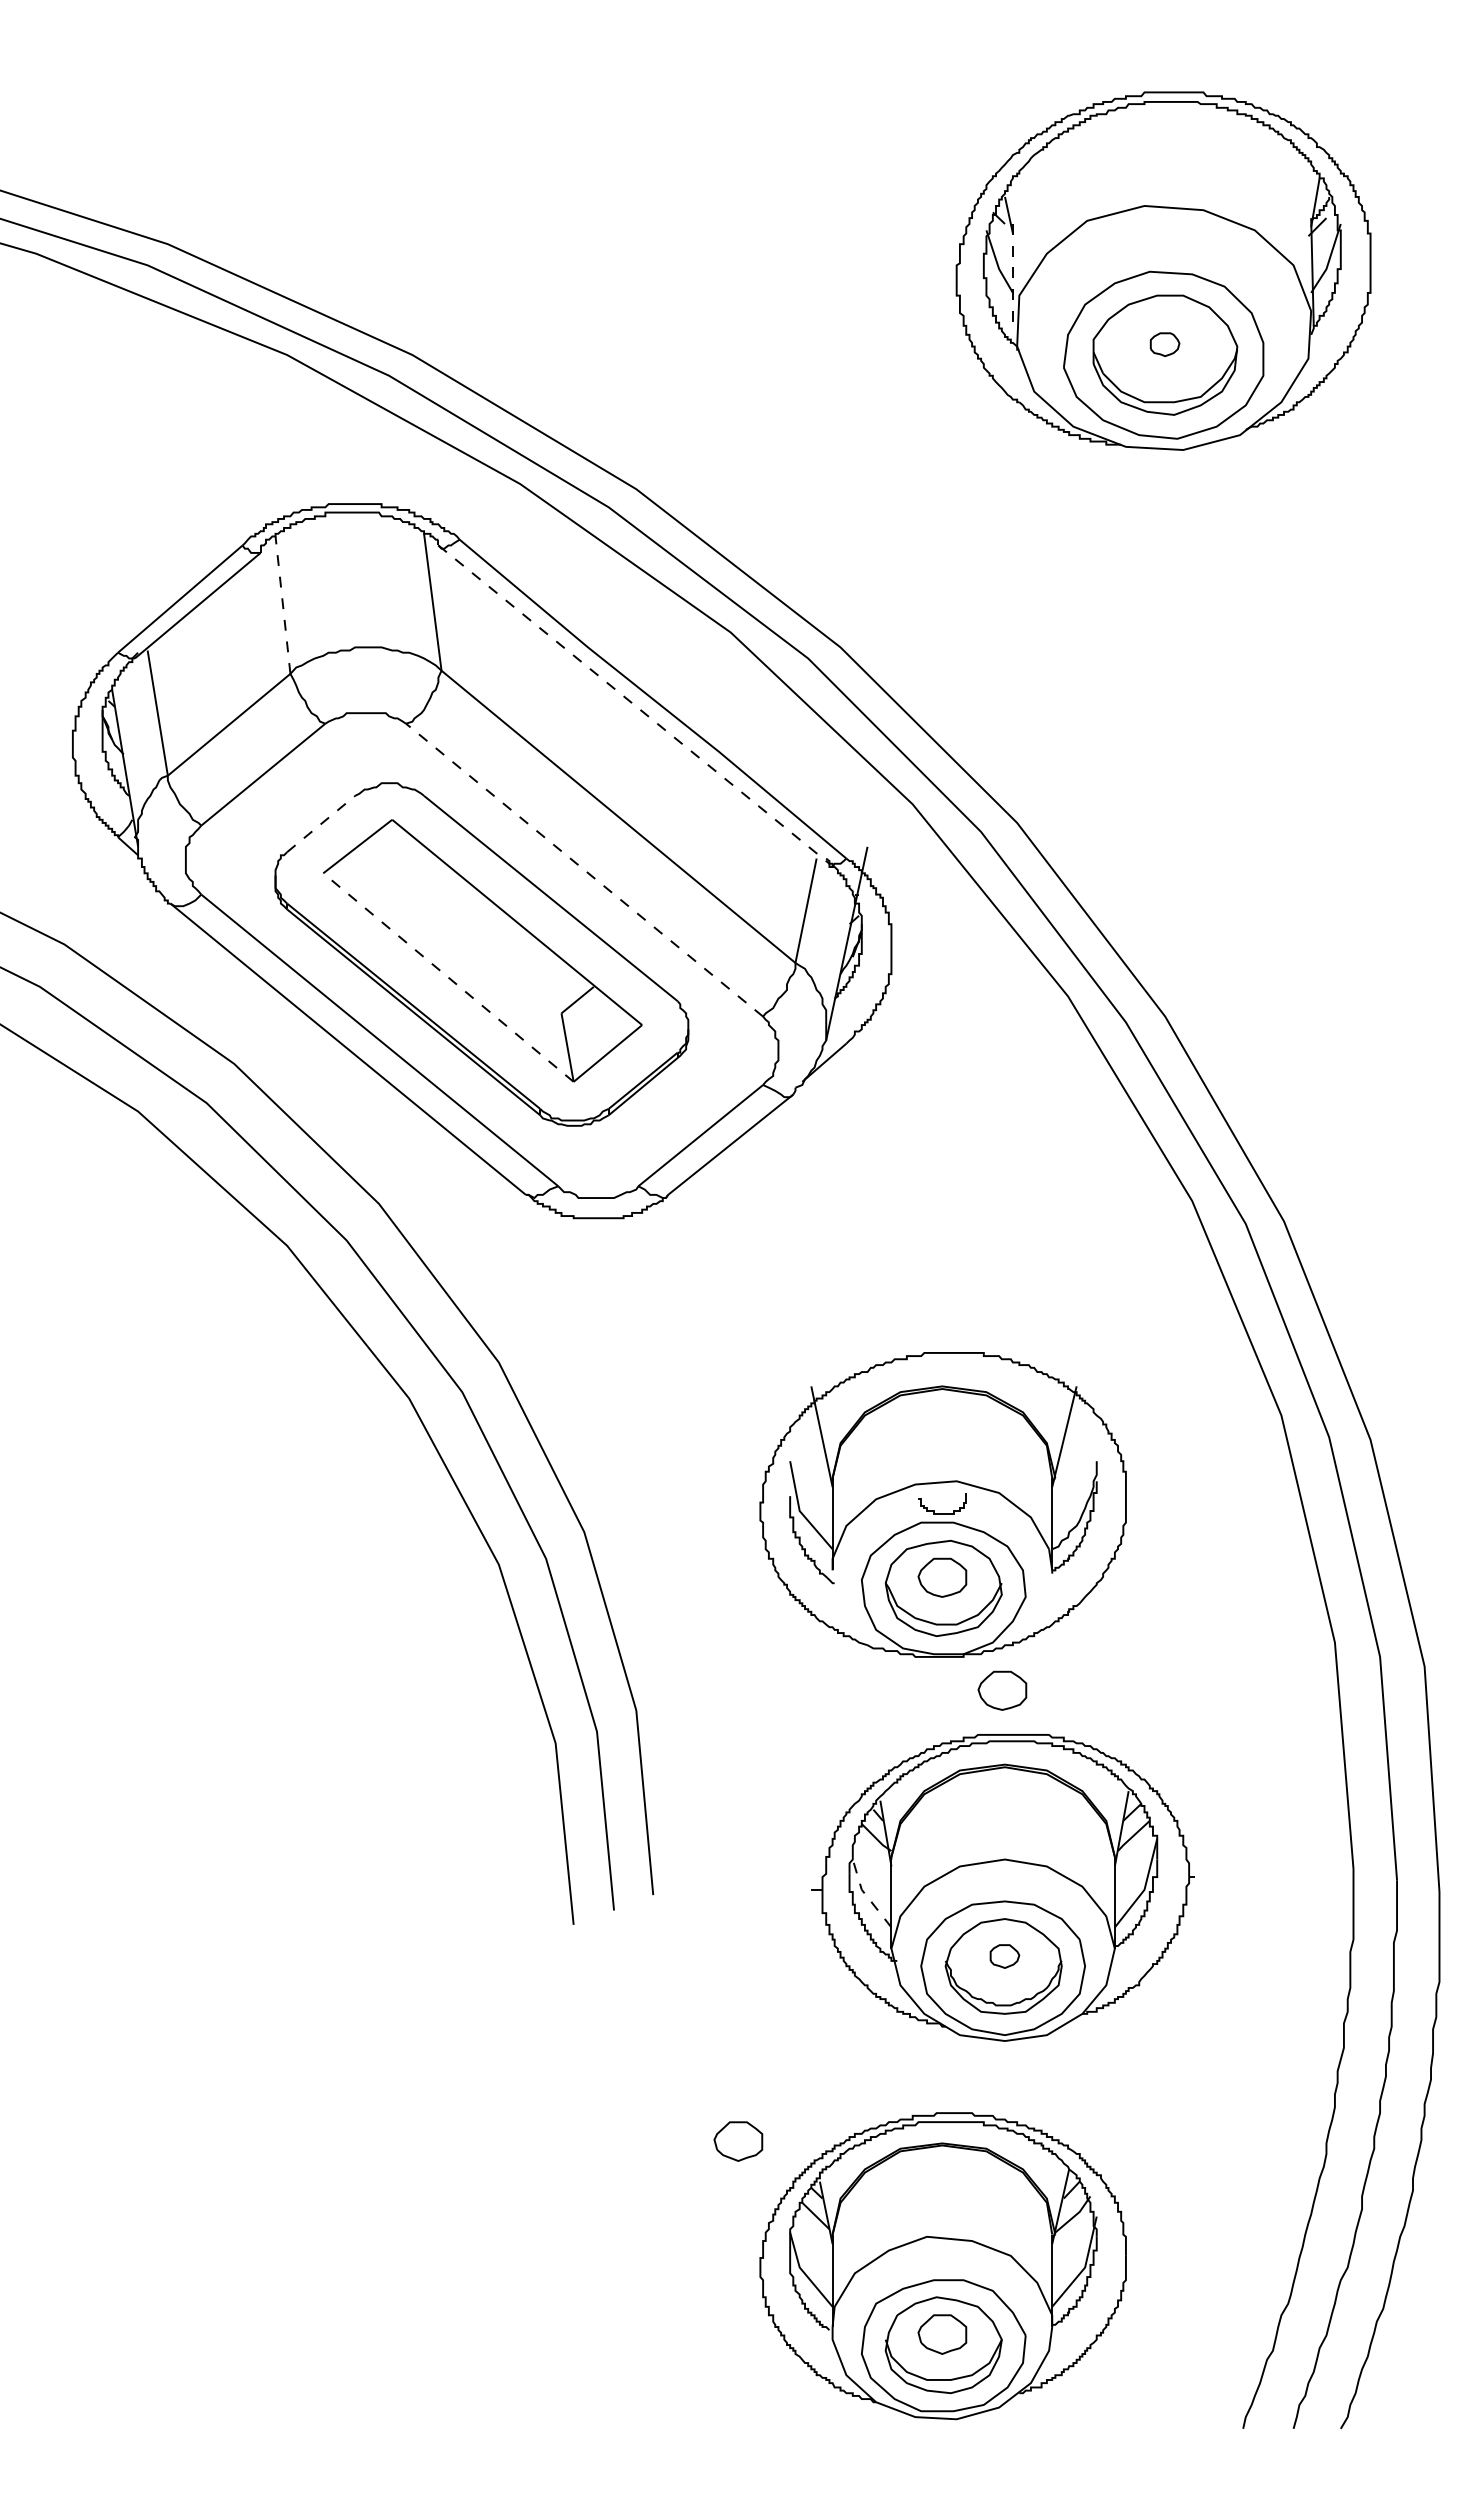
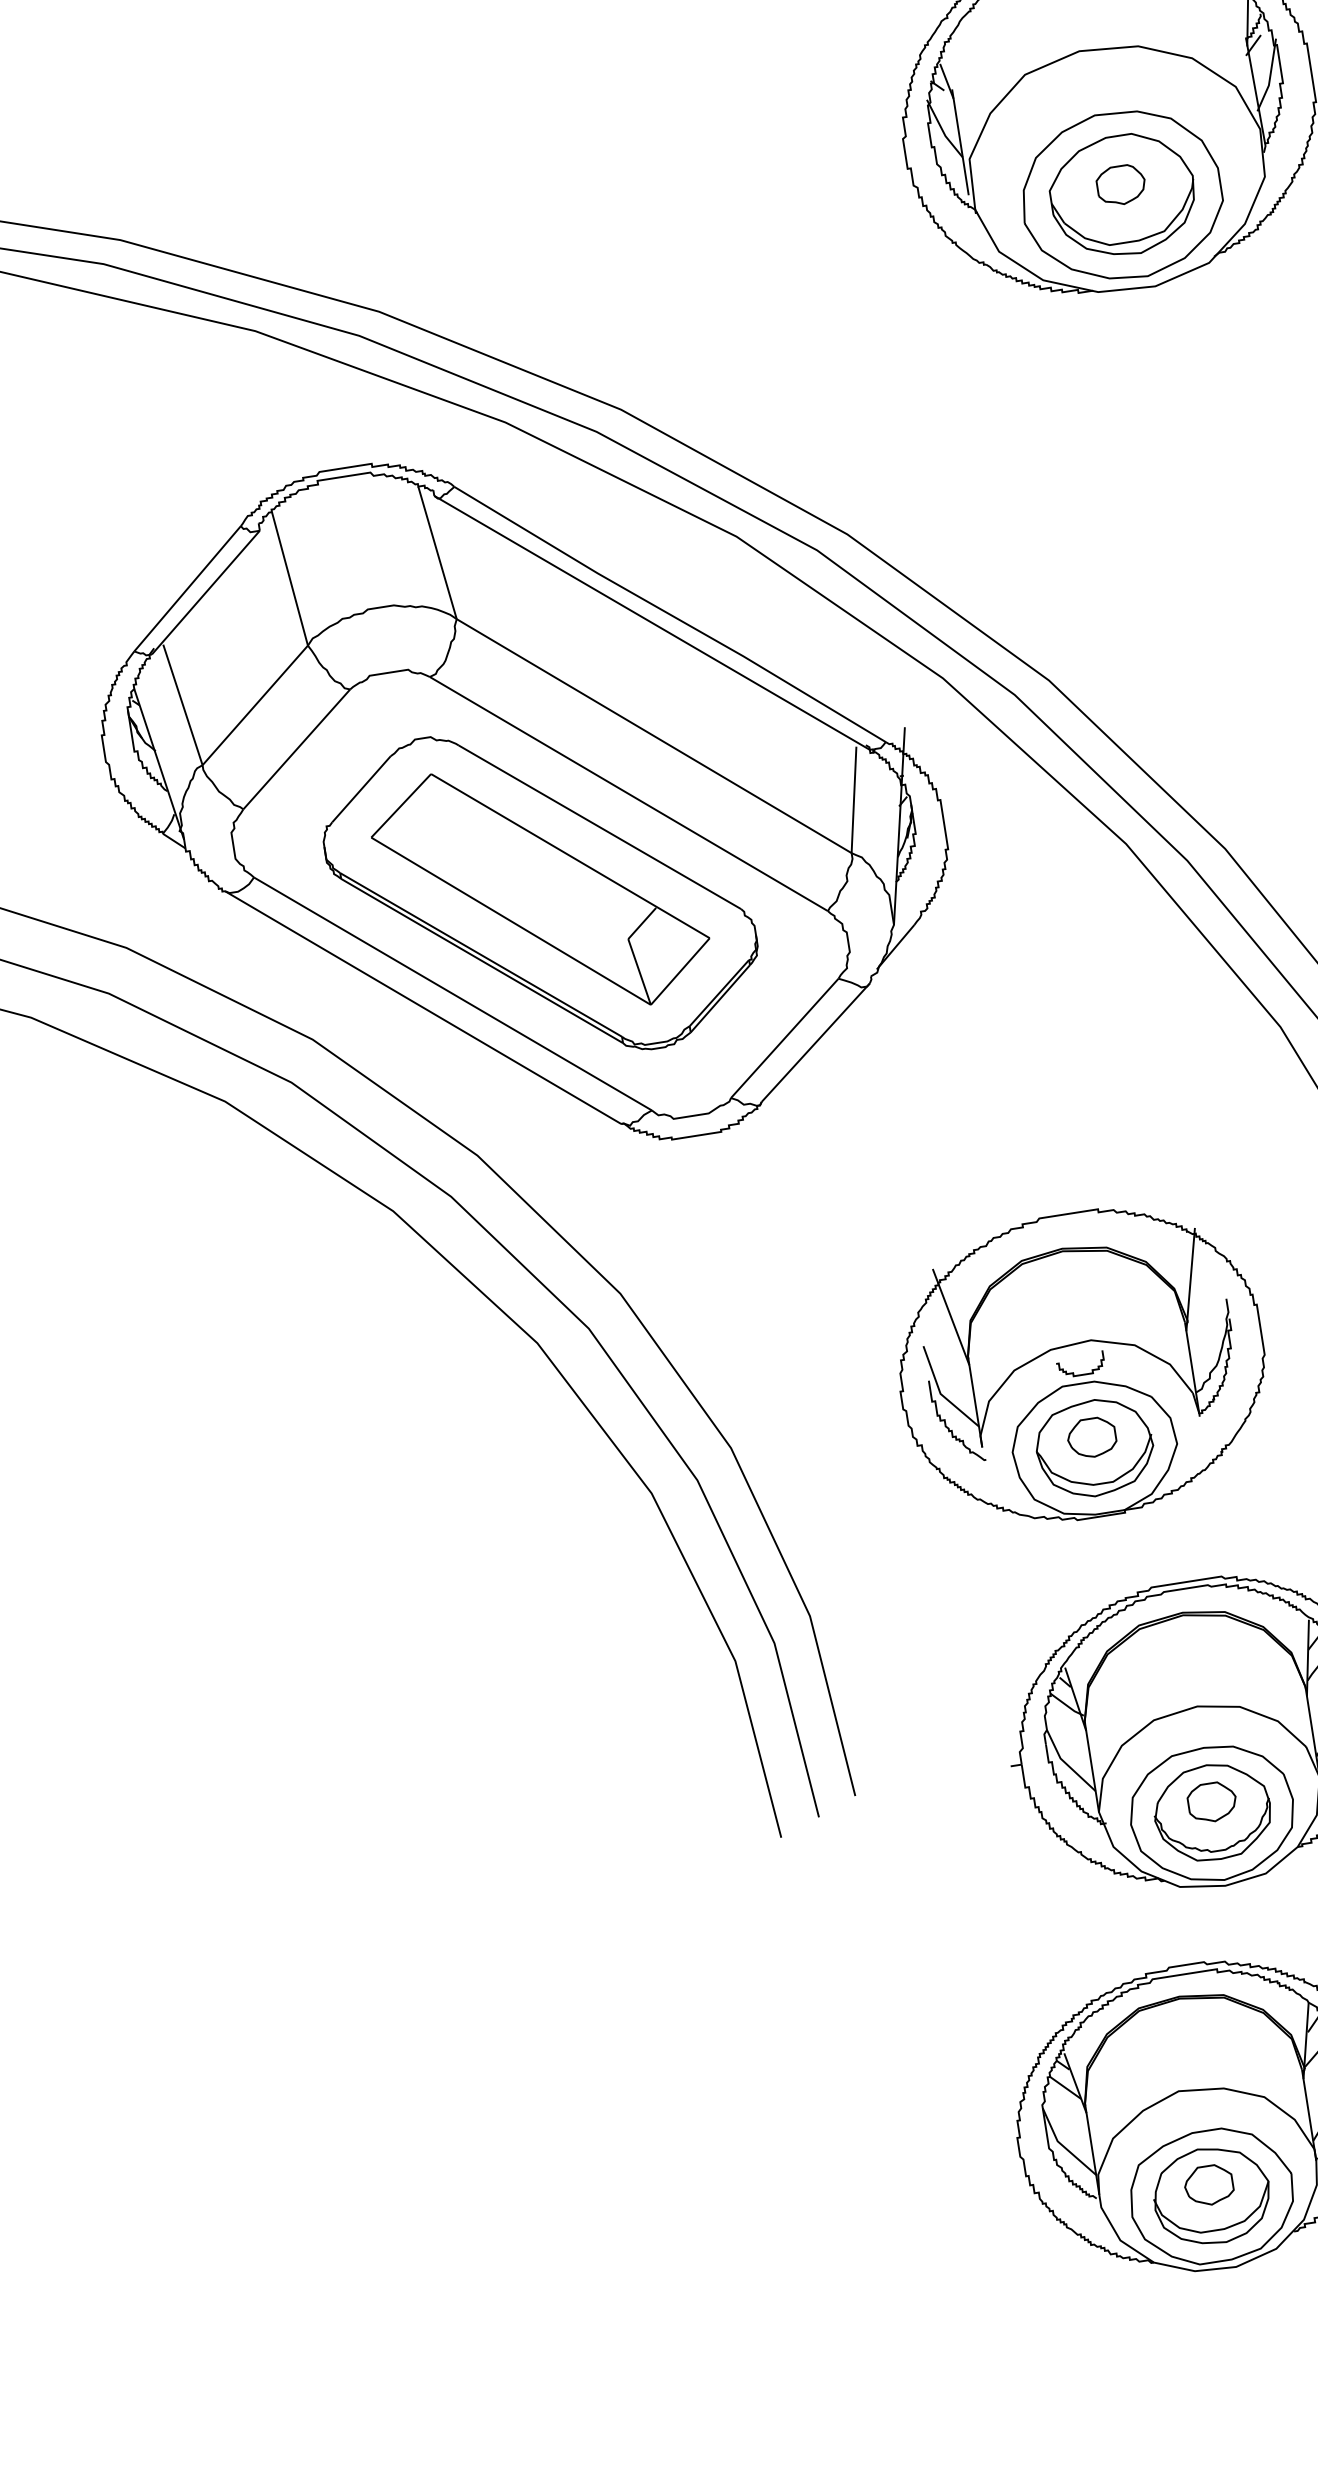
line: (1012, 277) -> (959, 142), dashed -> solid
part: (1164, 344) -> (1120, 185), size x1.67
line: (282, 604) -> (289, 578), dashed -> solid
line: (634, 704) -> (652, 622), dashed -> solid
line: (321, 823) -> (361, 788), dashed -> solid
line: (584, 870) -> (628, 794), dashed -> solid
line: (448, 977) -> (511, 921), dashed -> solid
part: (1002, 1690) -> (1168, 1539), removed
line: (866, 1895) -> (1066, 1763), dashed -> solid
part: (1004, 1956) -> (1211, 1802), size x1.67
part: (738, 2141) -> (977, 2026), removed

